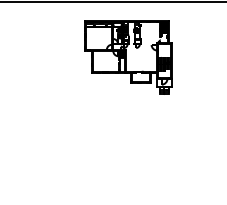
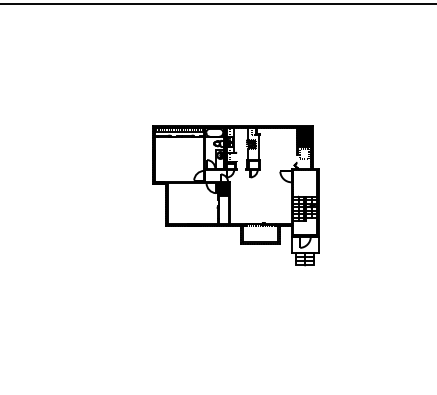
part: (128, 57) -> (235, 195), moved

